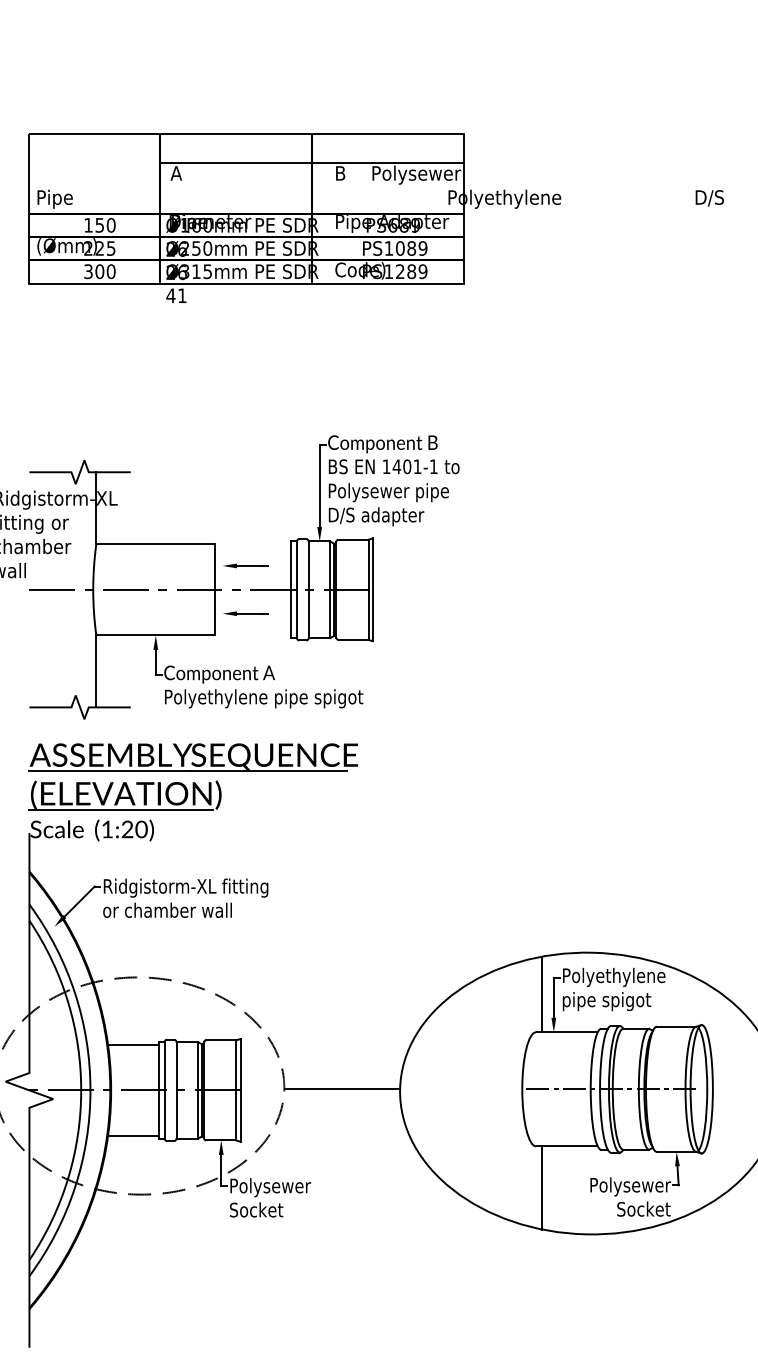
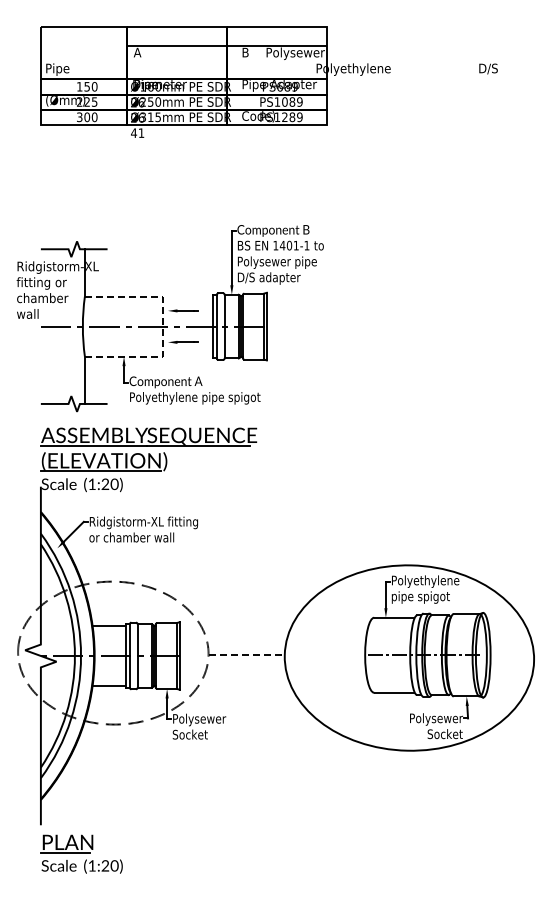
line: (215, 589) -> (163, 326), solid -> dashed
line: (542, 993) -> (378, 592), removed
line: (343, 1089) -> (247, 655), solid -> dashed
line: (542, 1186) -> (378, 719), removed

